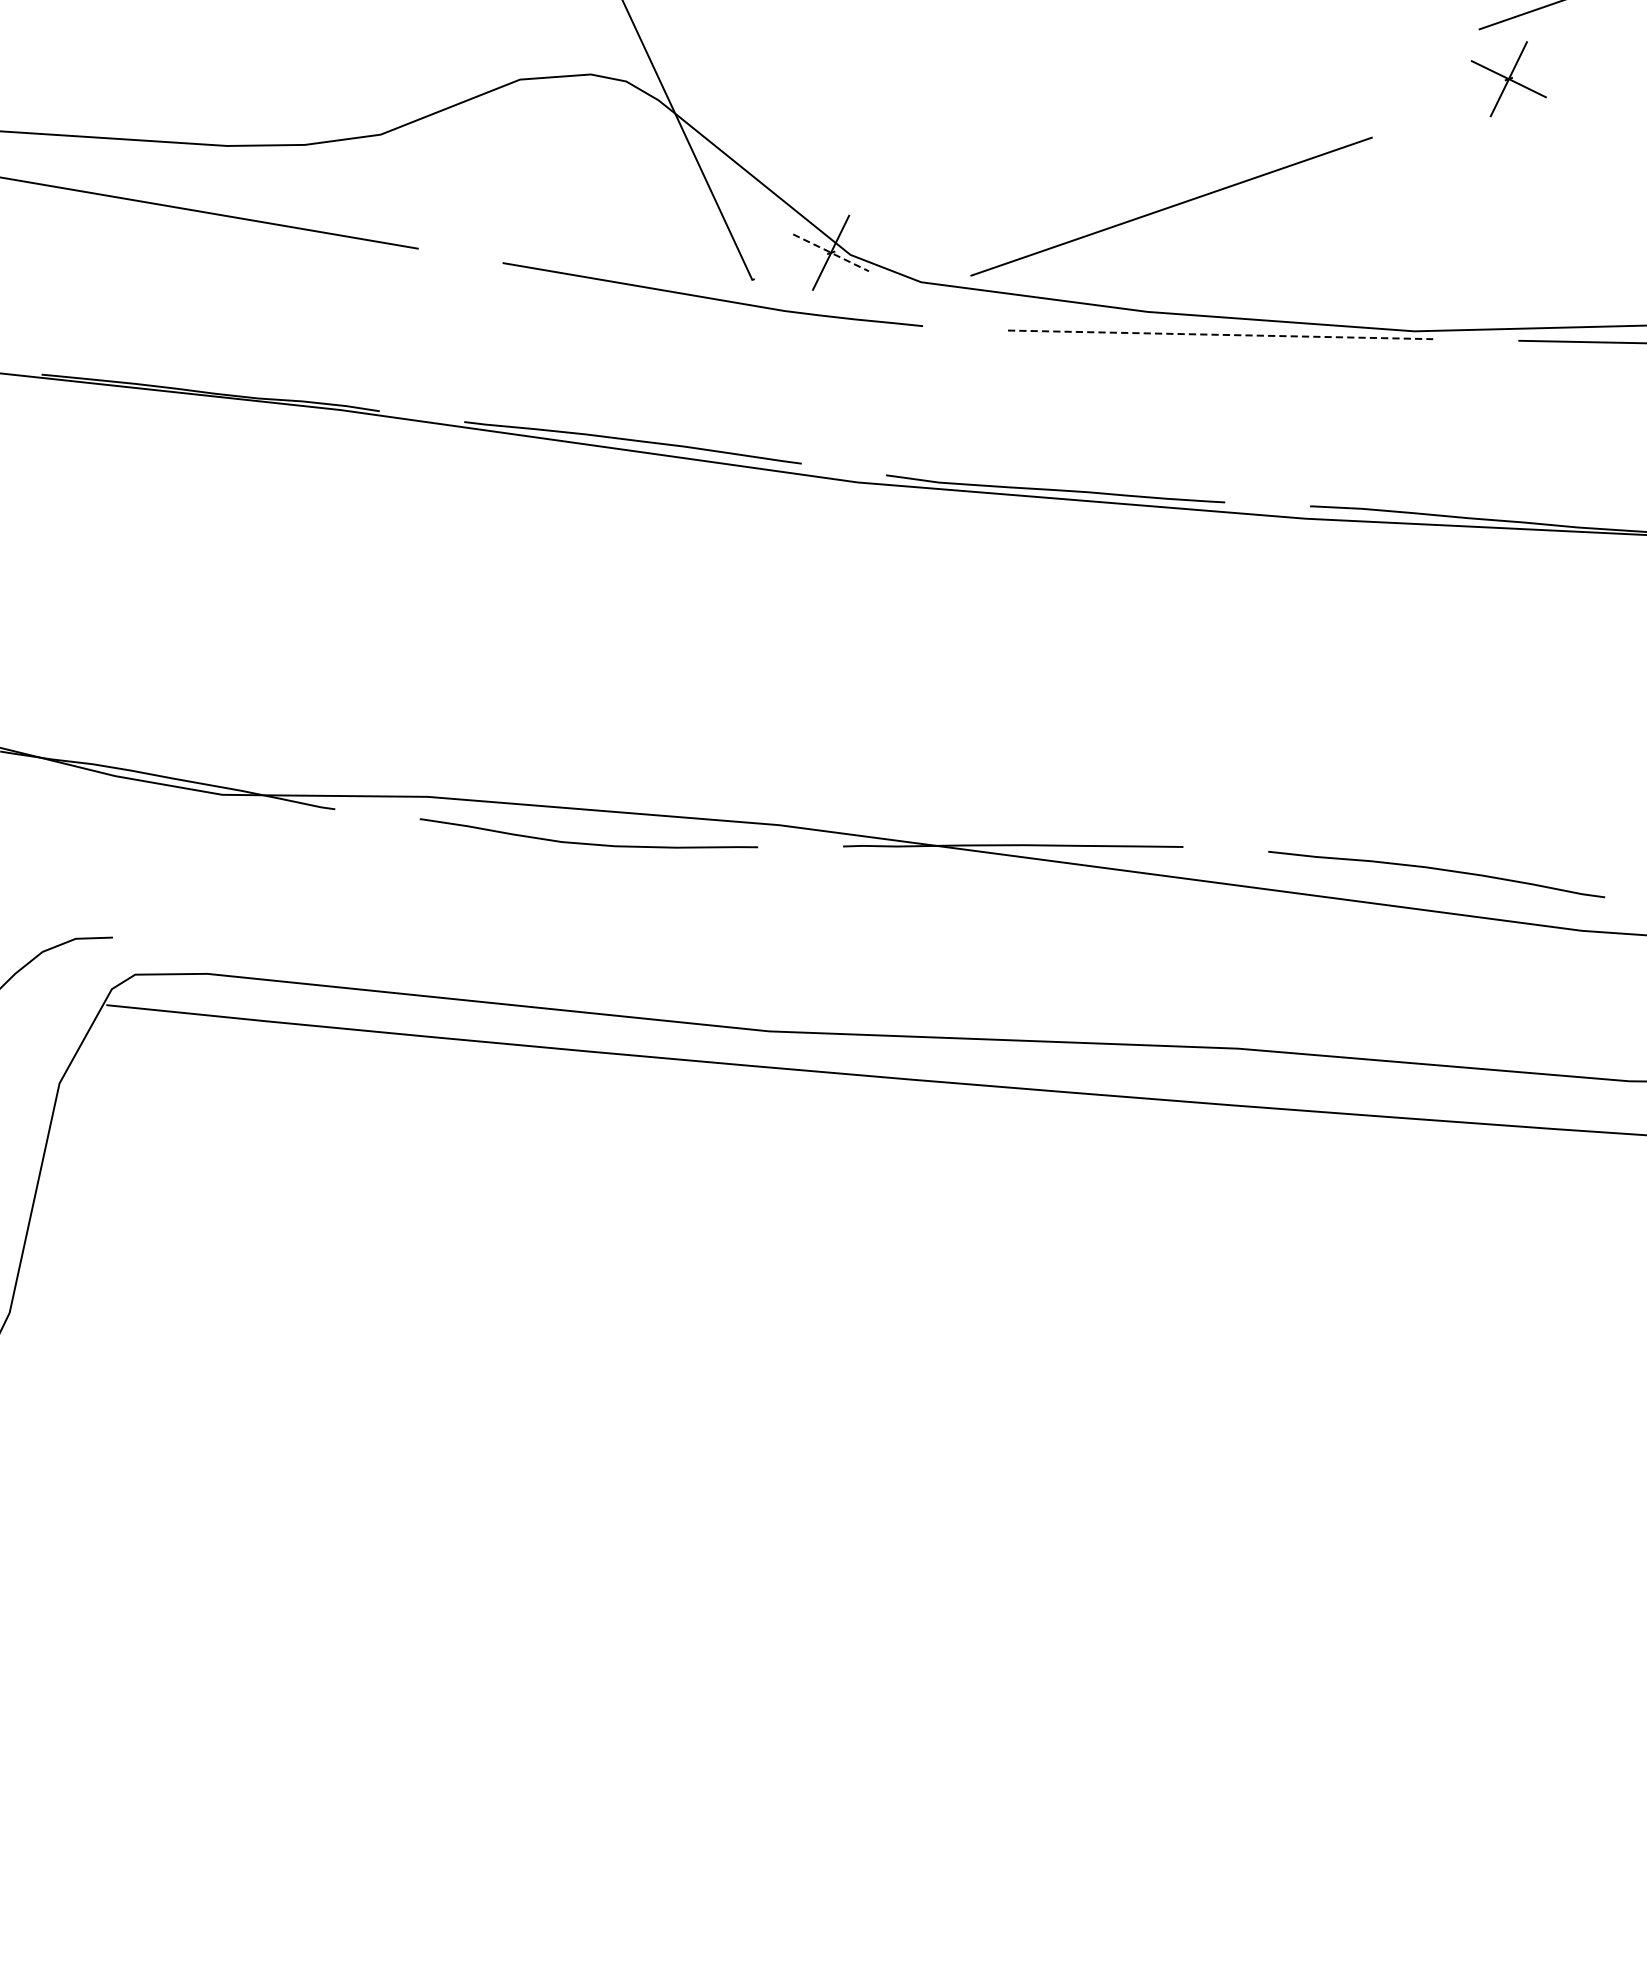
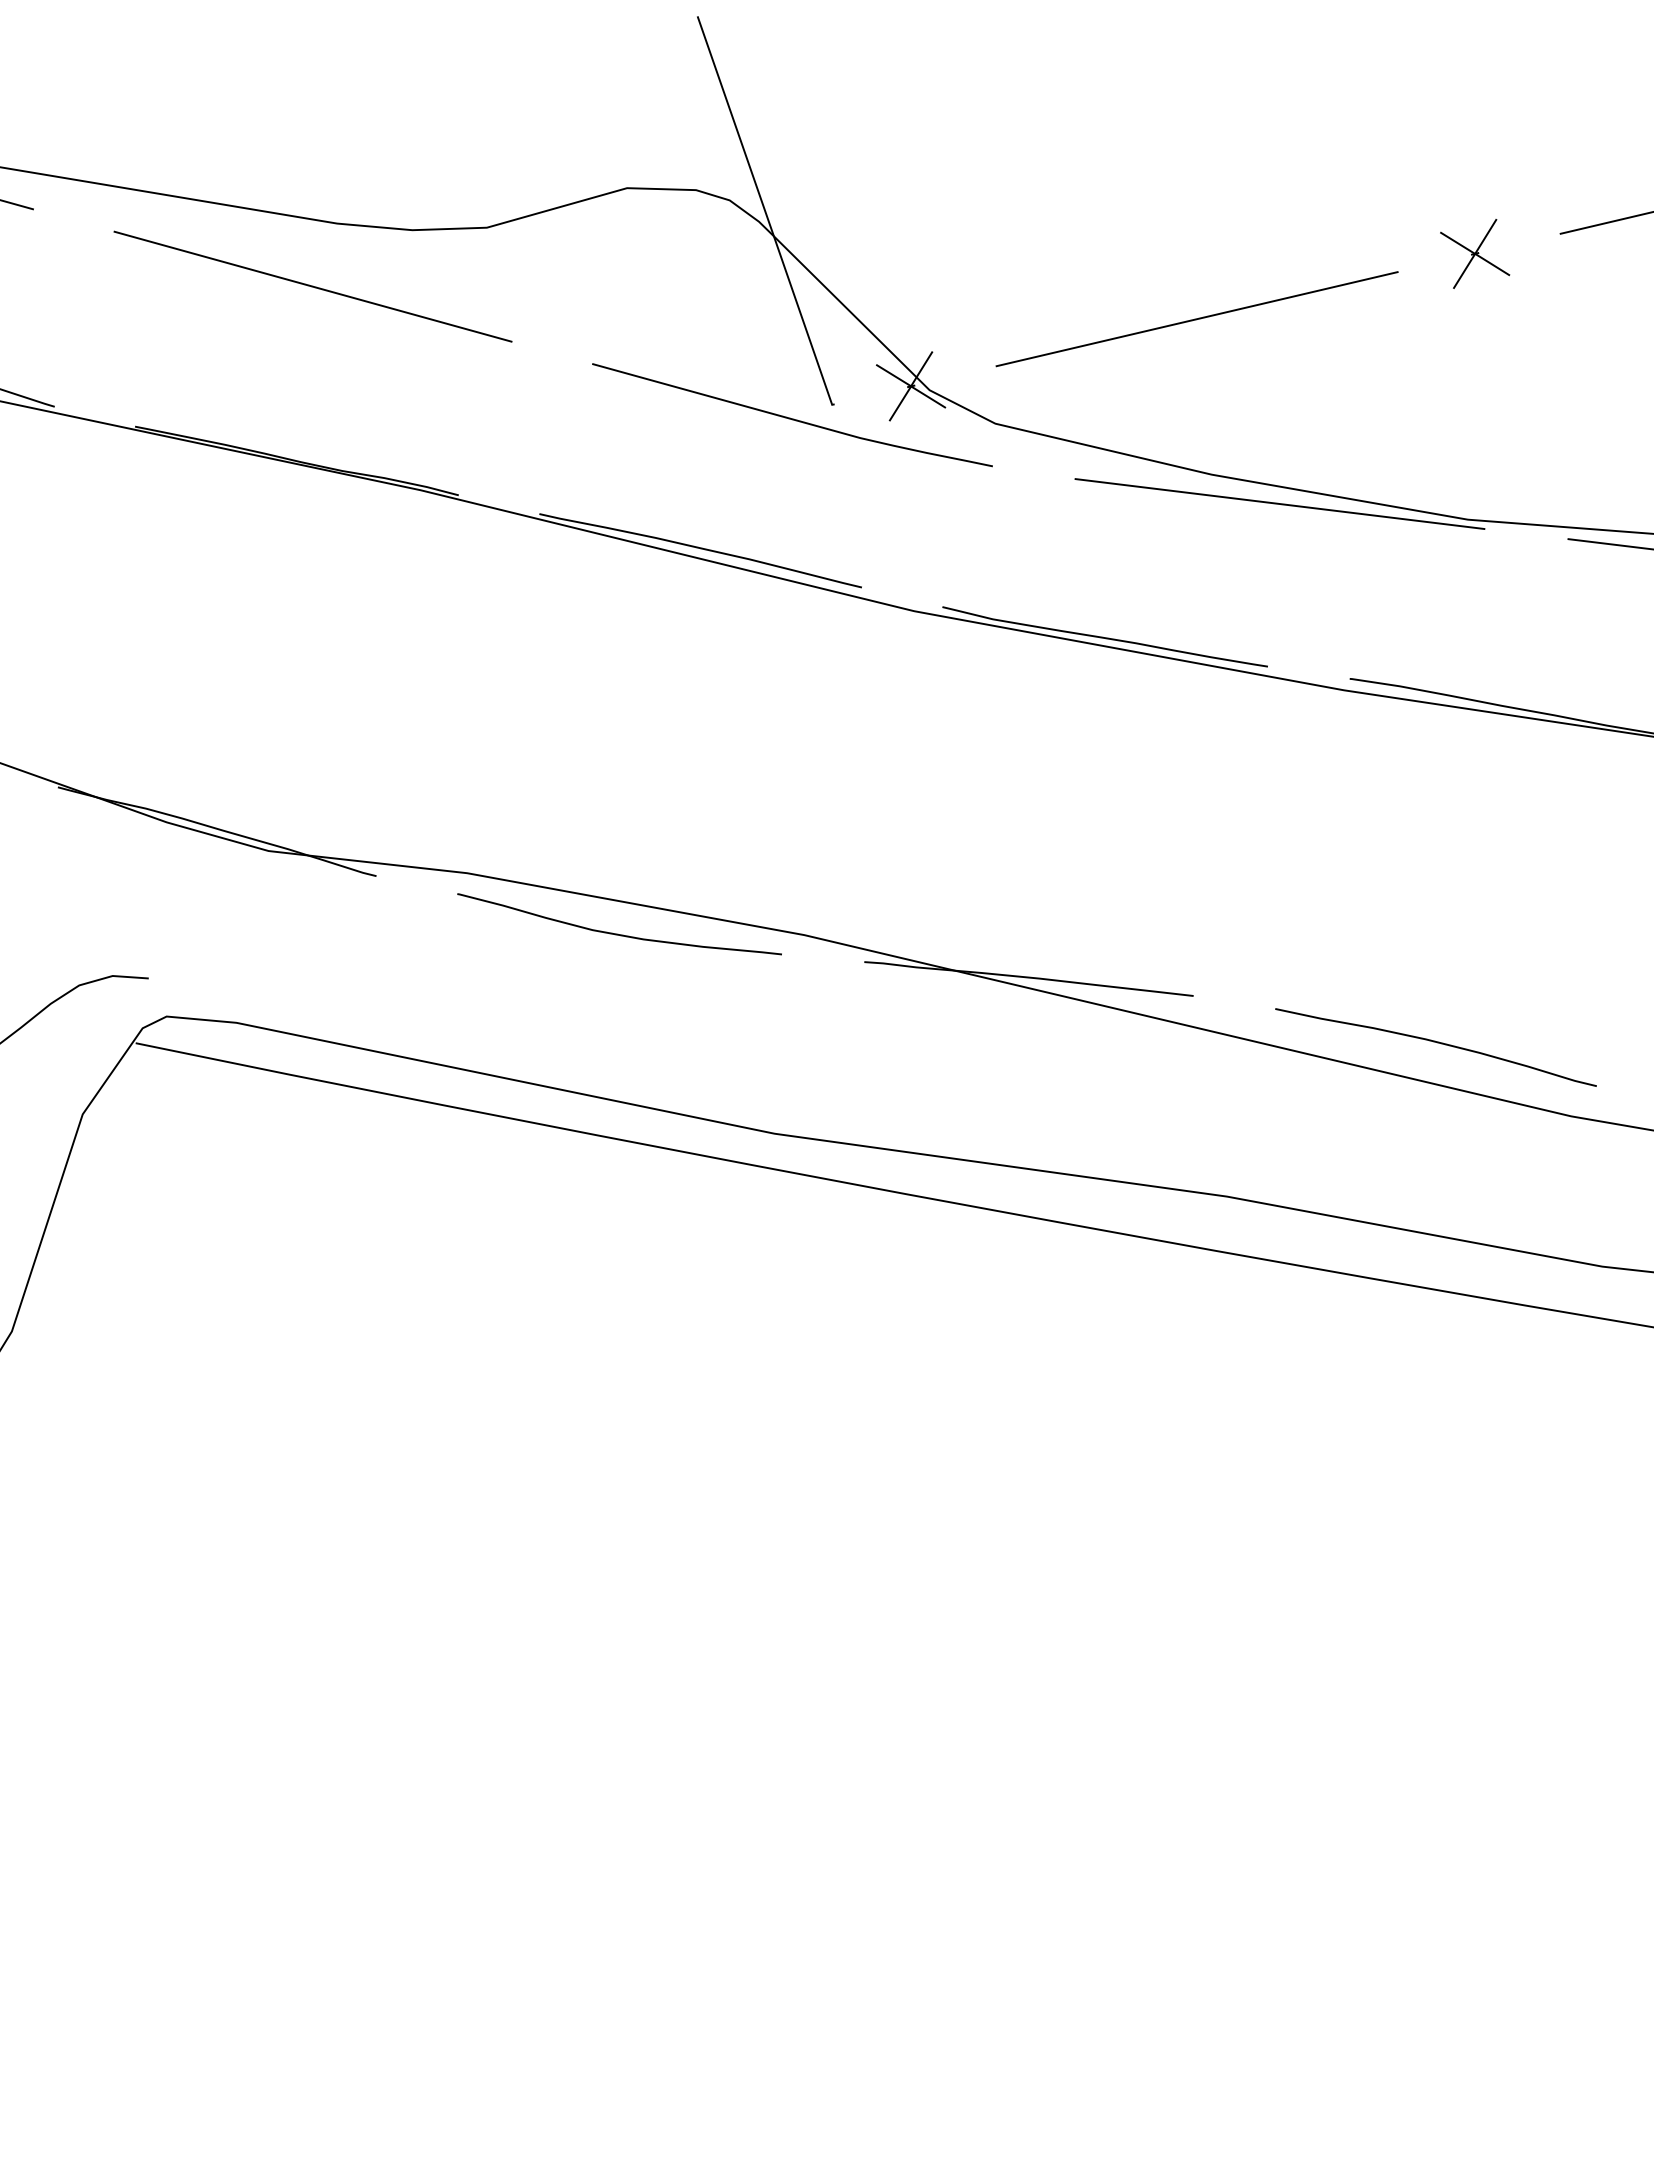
part: (1509, 78) -> (1475, 253), moved
line: (1170, 207) -> (1196, 319), moved
line: (831, 252) -> (911, 386), dashed -> solid
line: (1220, 335) -> (1279, 504), dashed -> solid

